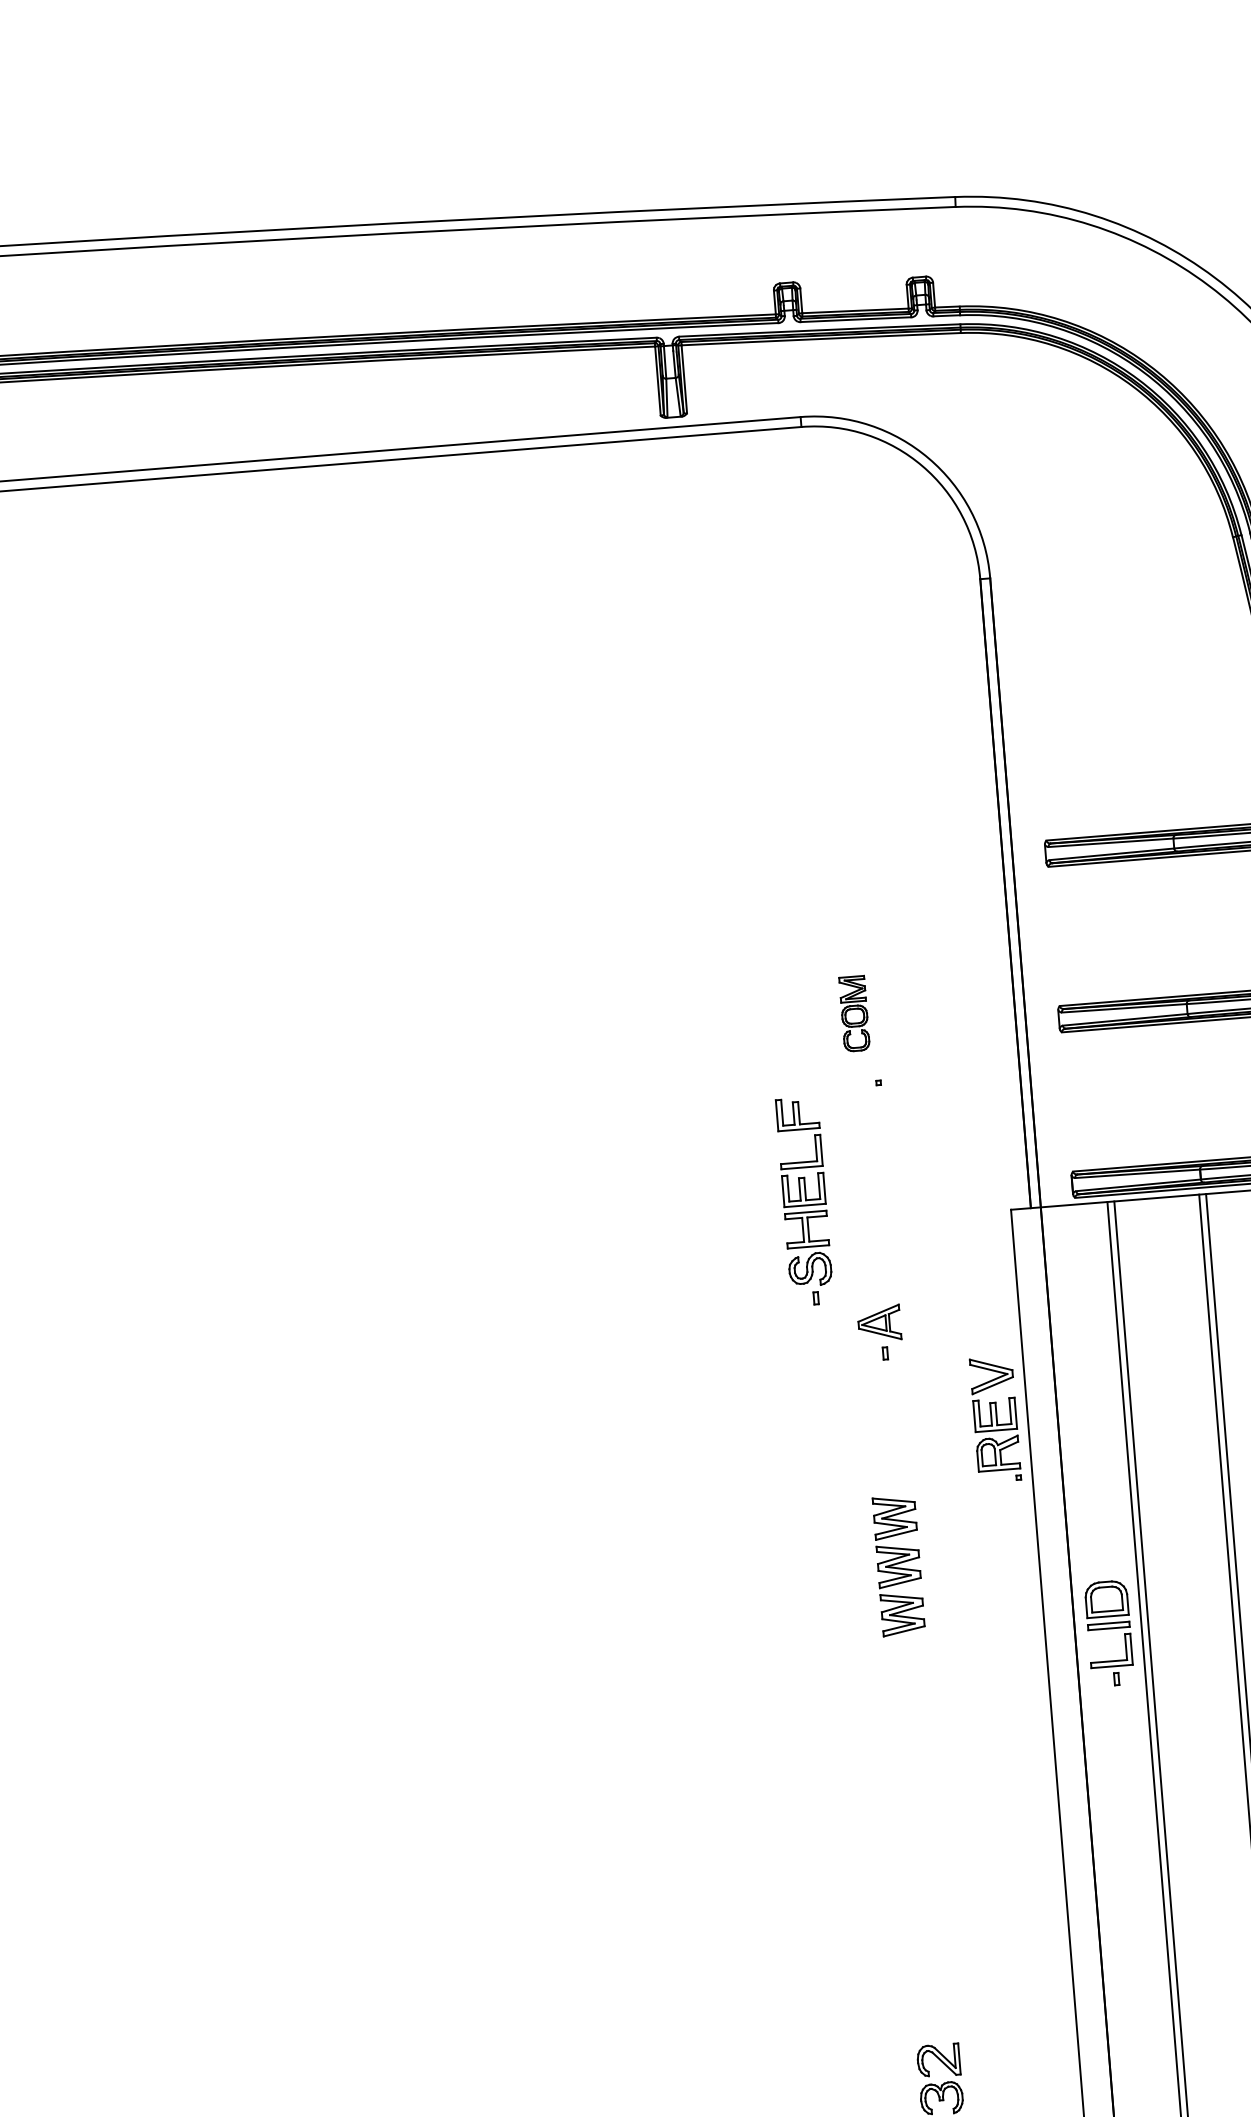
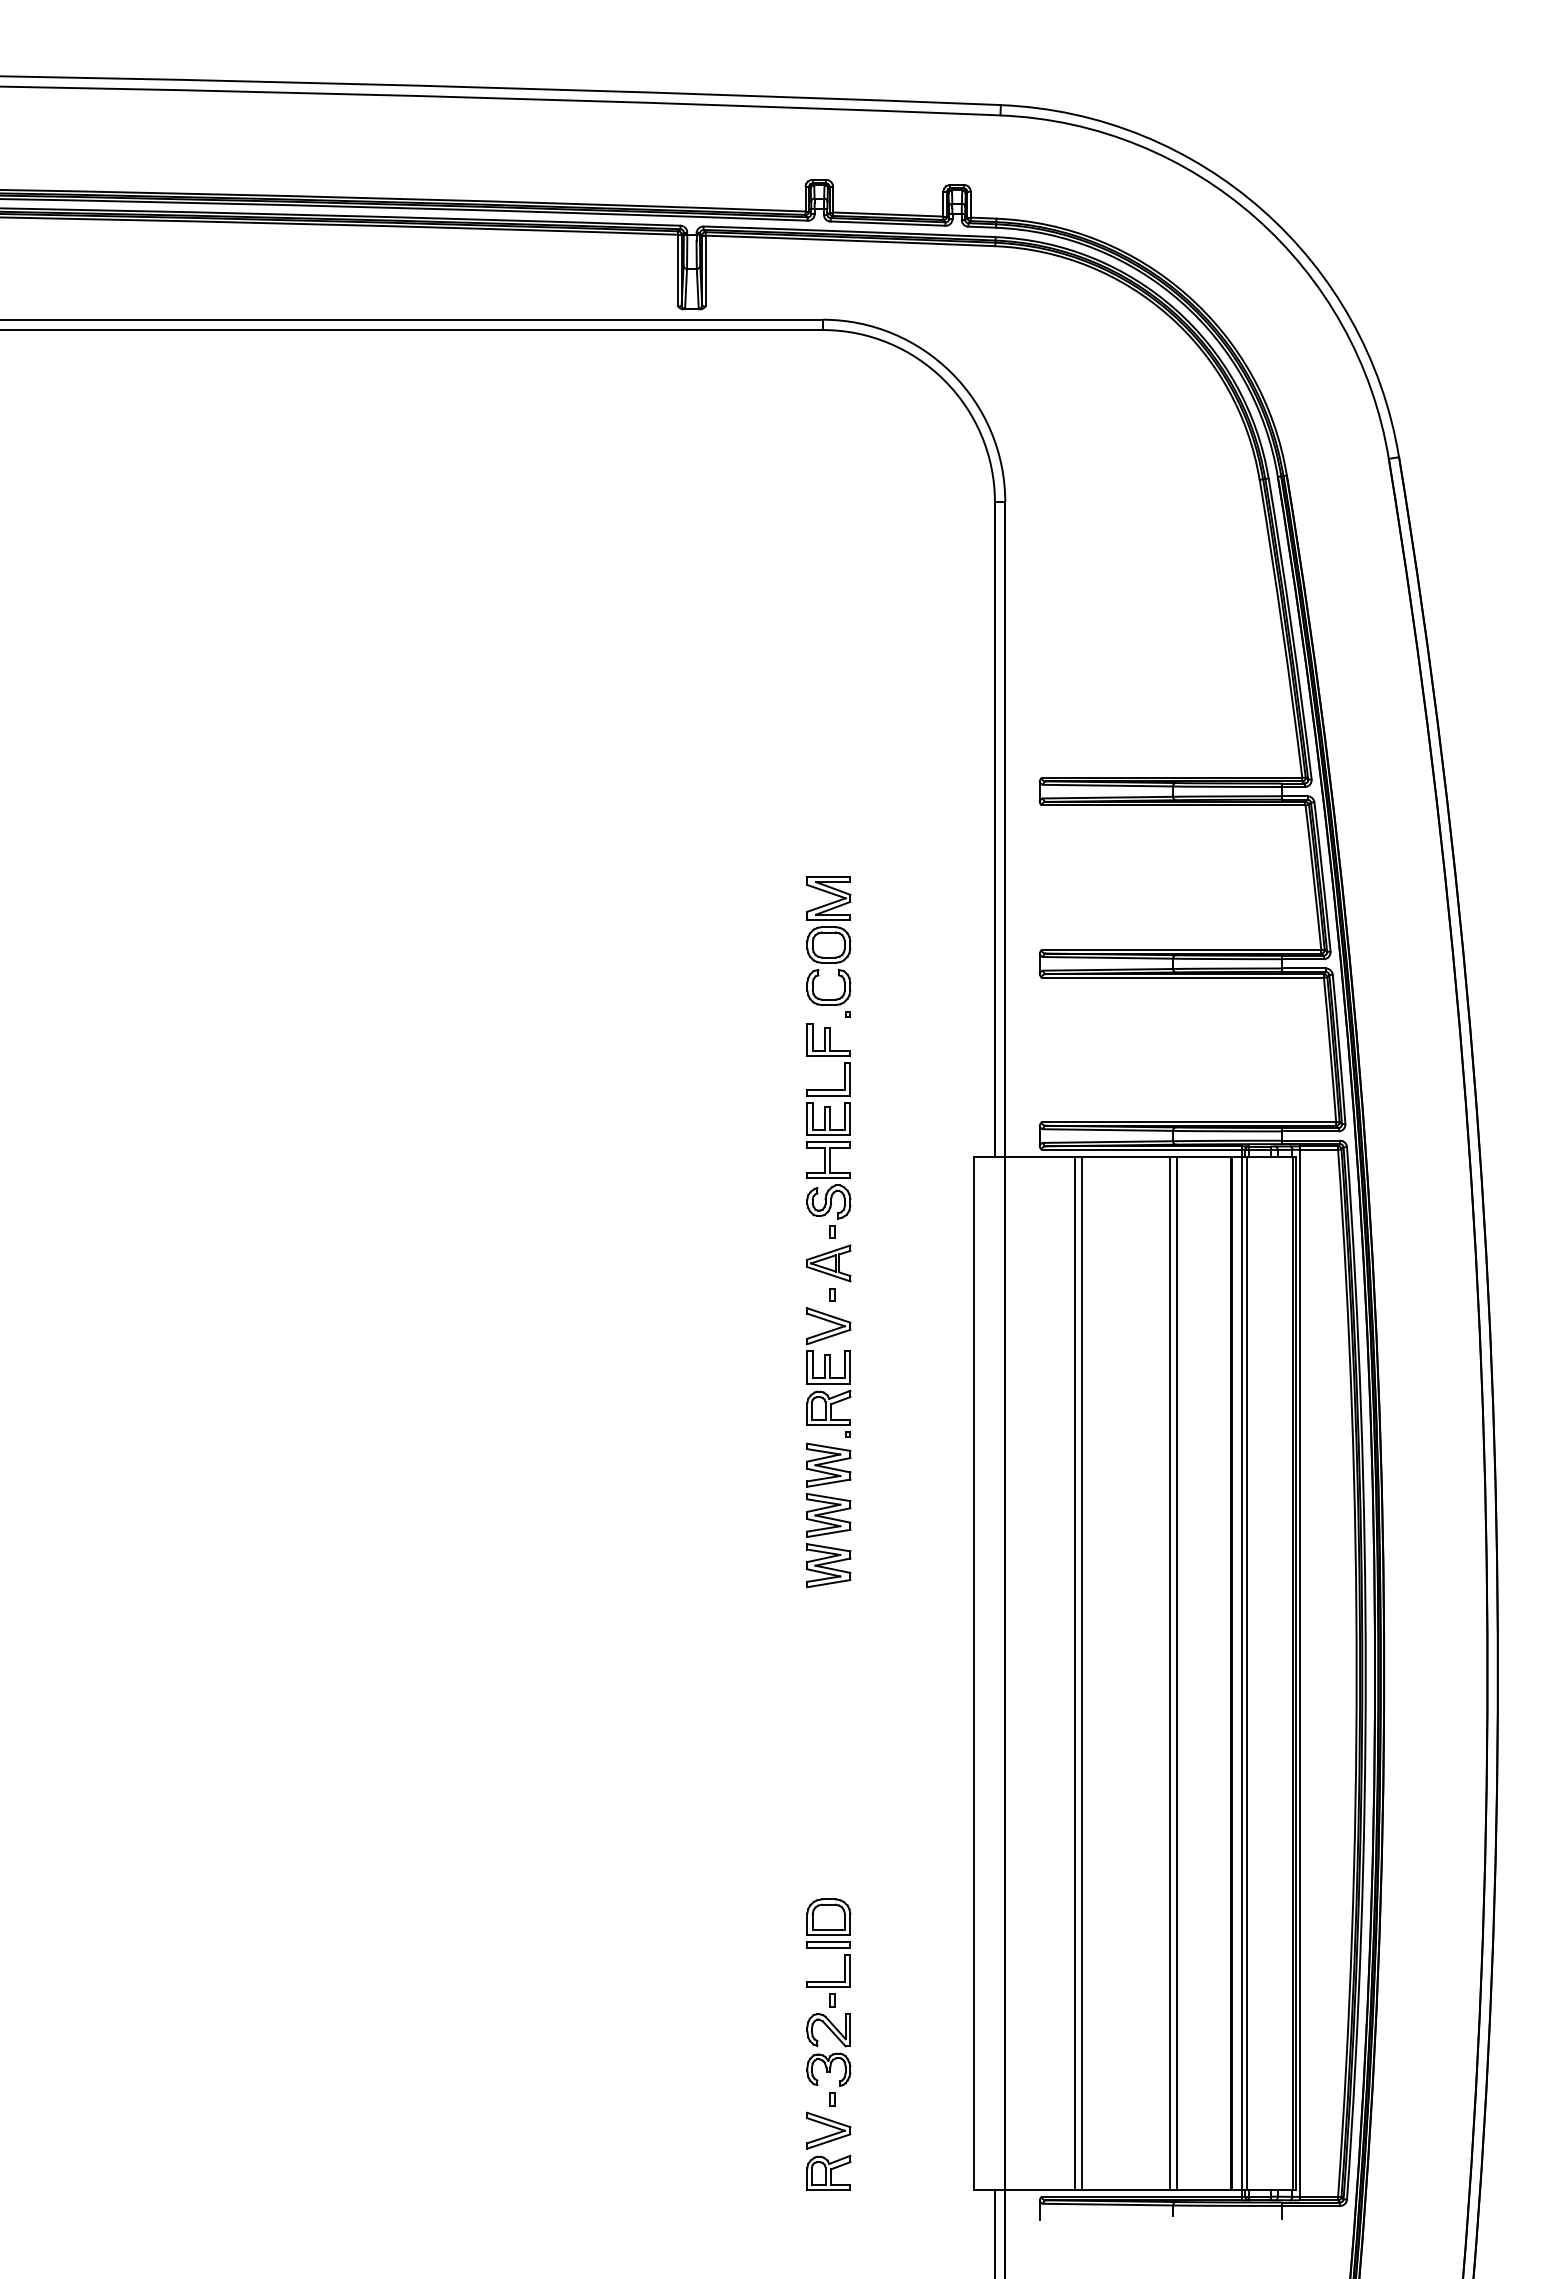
part: (854, 1014) -> (828, 941), size x1.67
part: (804, 1201) -> (828, 1130), moved
part: (995, 1419) -> (828, 1372), moved
part: (1109, 1633) -> (828, 1952), moved

